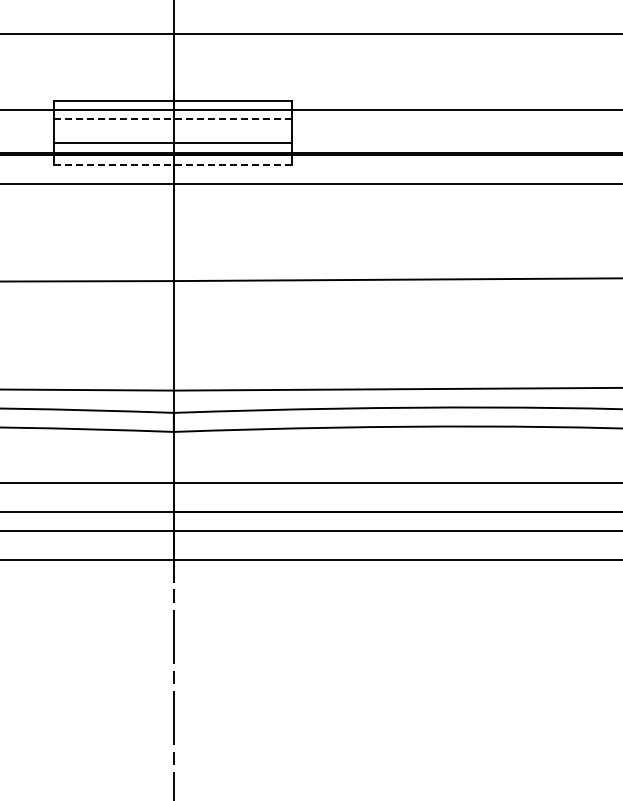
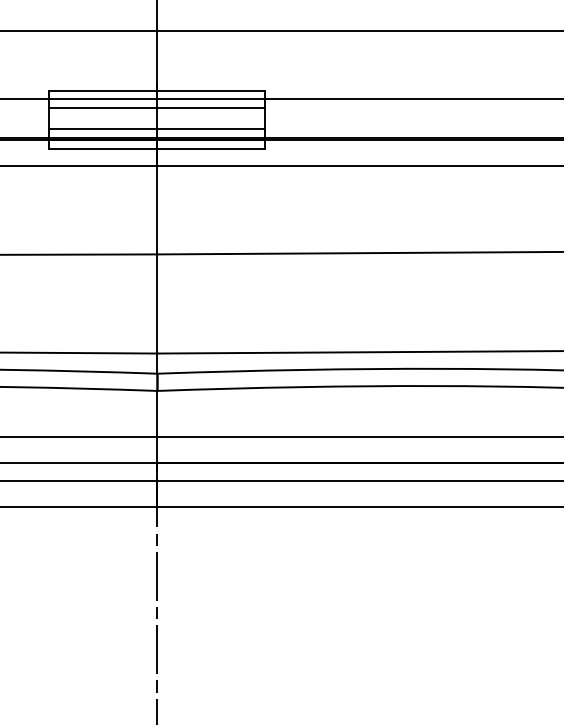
line: (173, 118) -> (157, 107), dashed -> solid
line: (173, 164) -> (157, 148), dashed -> solid

